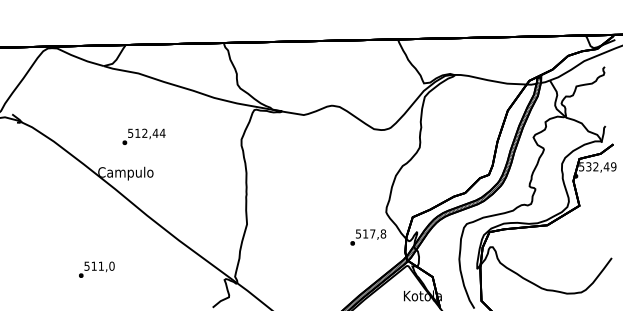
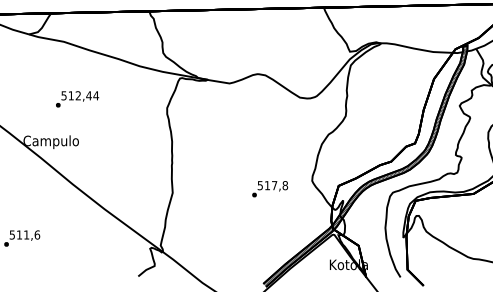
text: (143, 136) -> (76, 98), moved
text: (368, 237) -> (270, 189), moved
text: (111, 265) -> (36, 234), 511,0 -> 511,6

